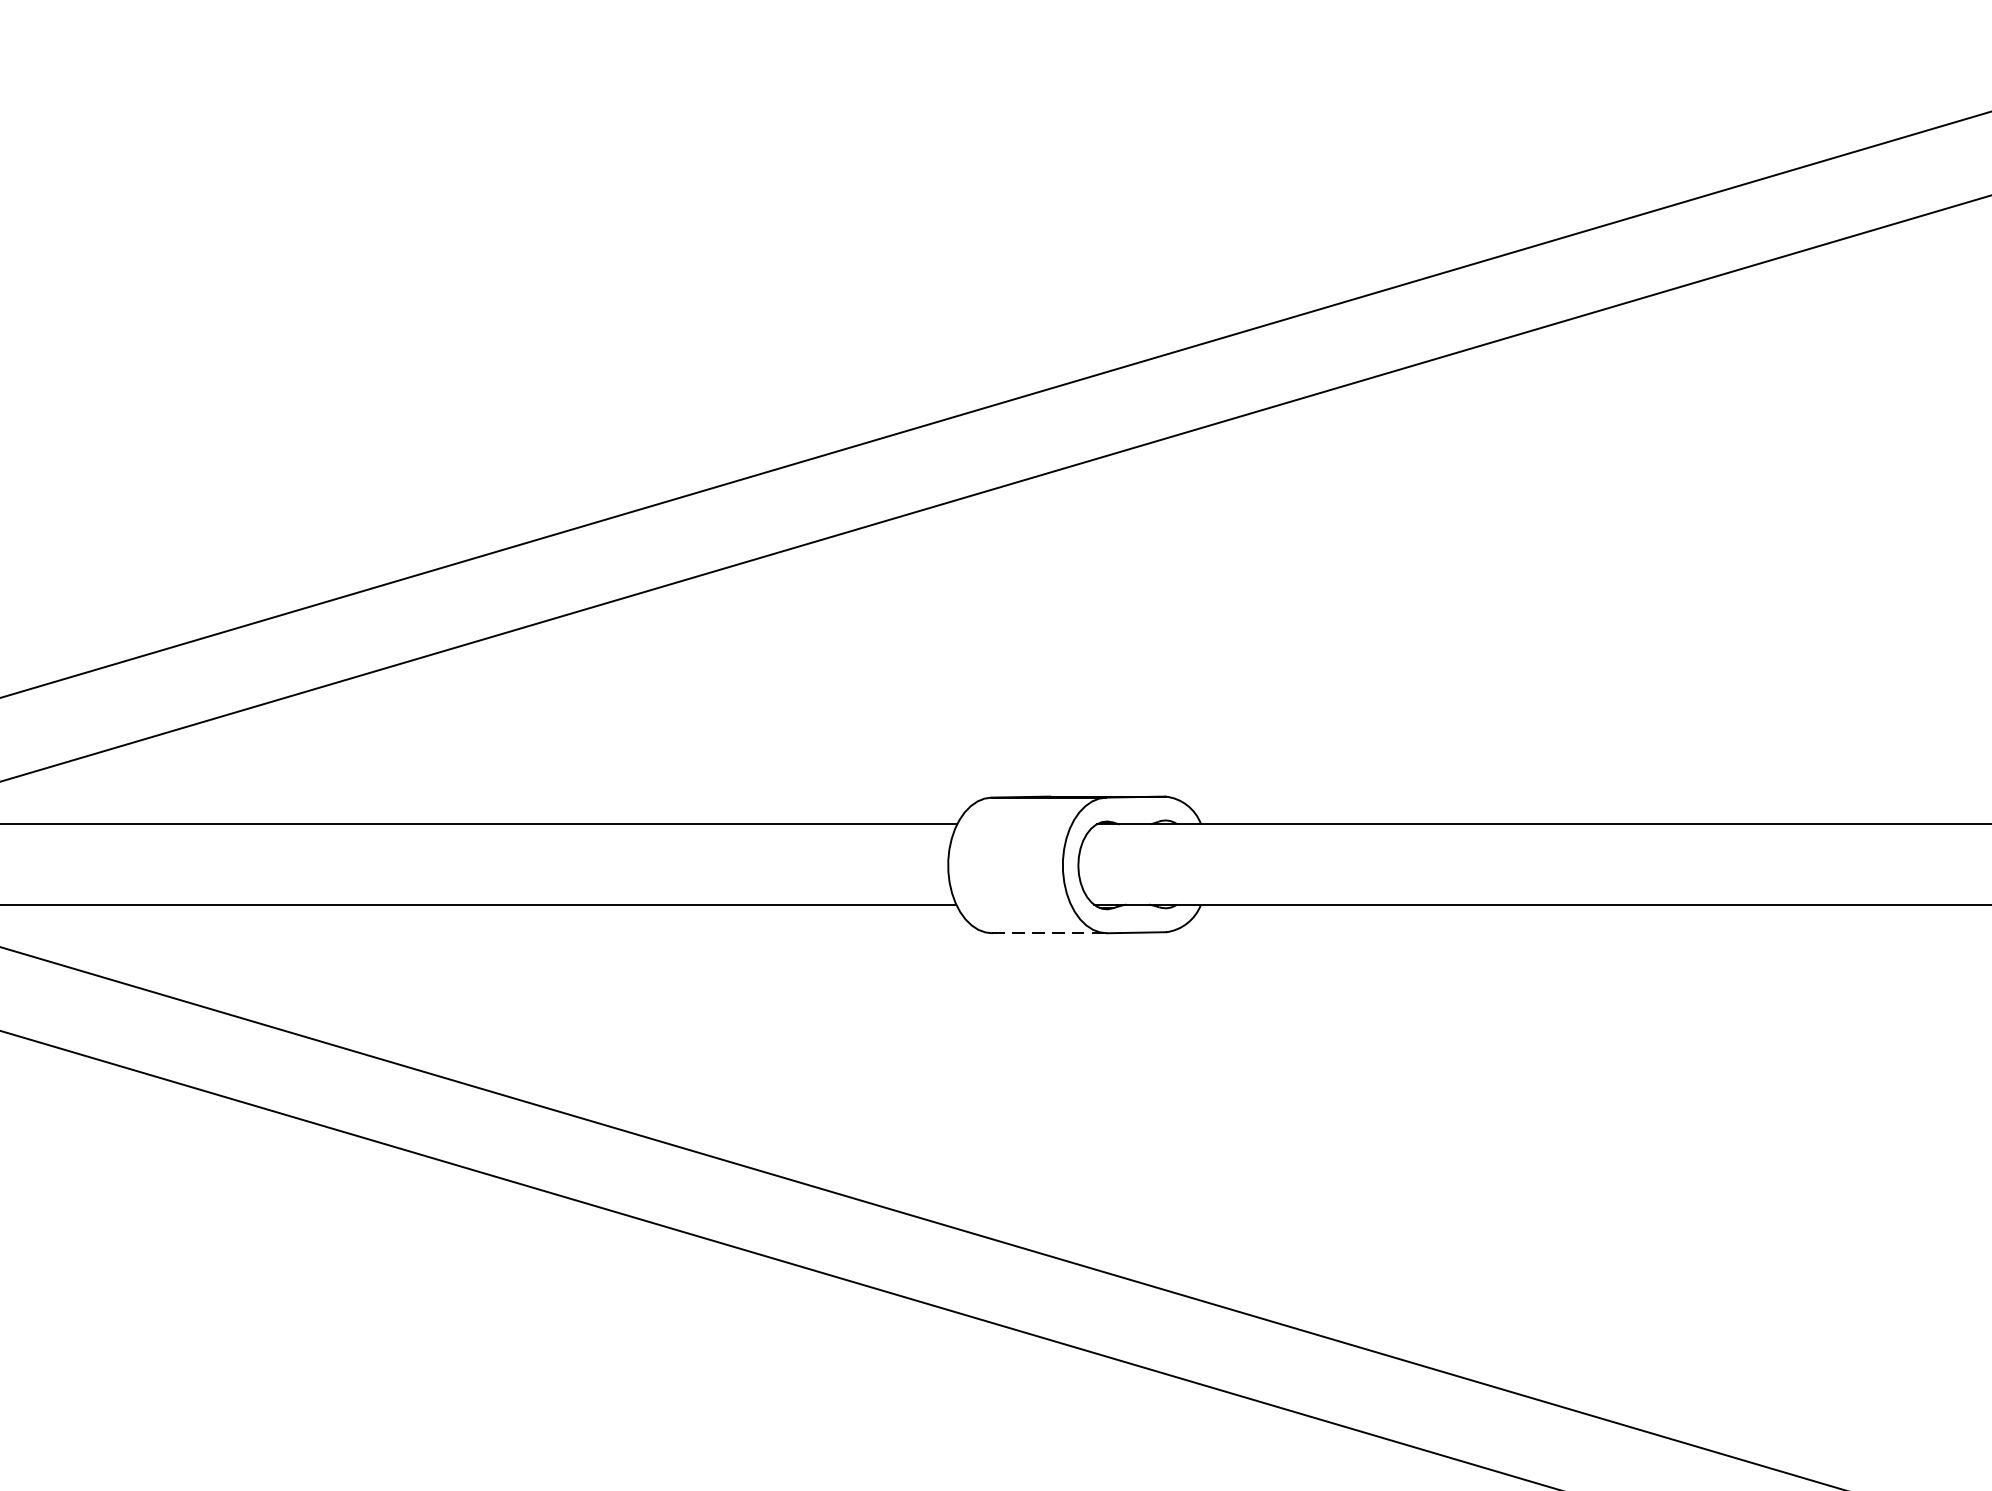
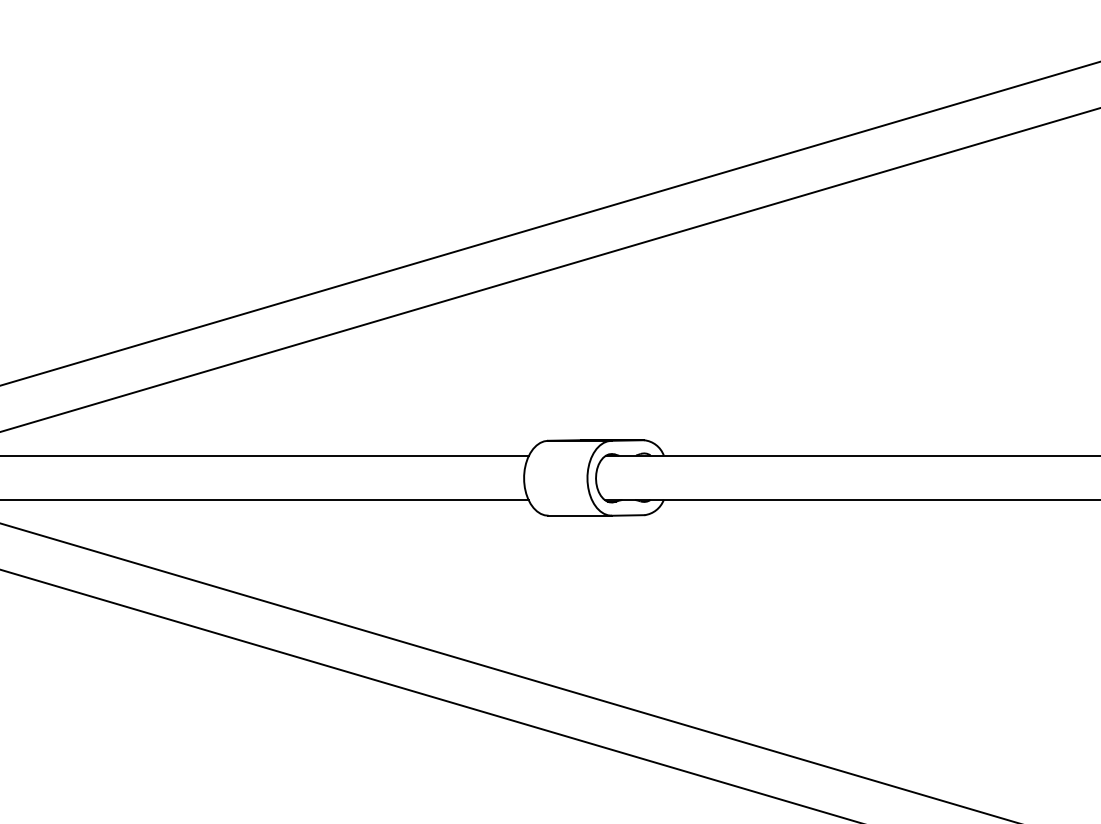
line: (1050, 932) -> (580, 515), dashed -> solid

